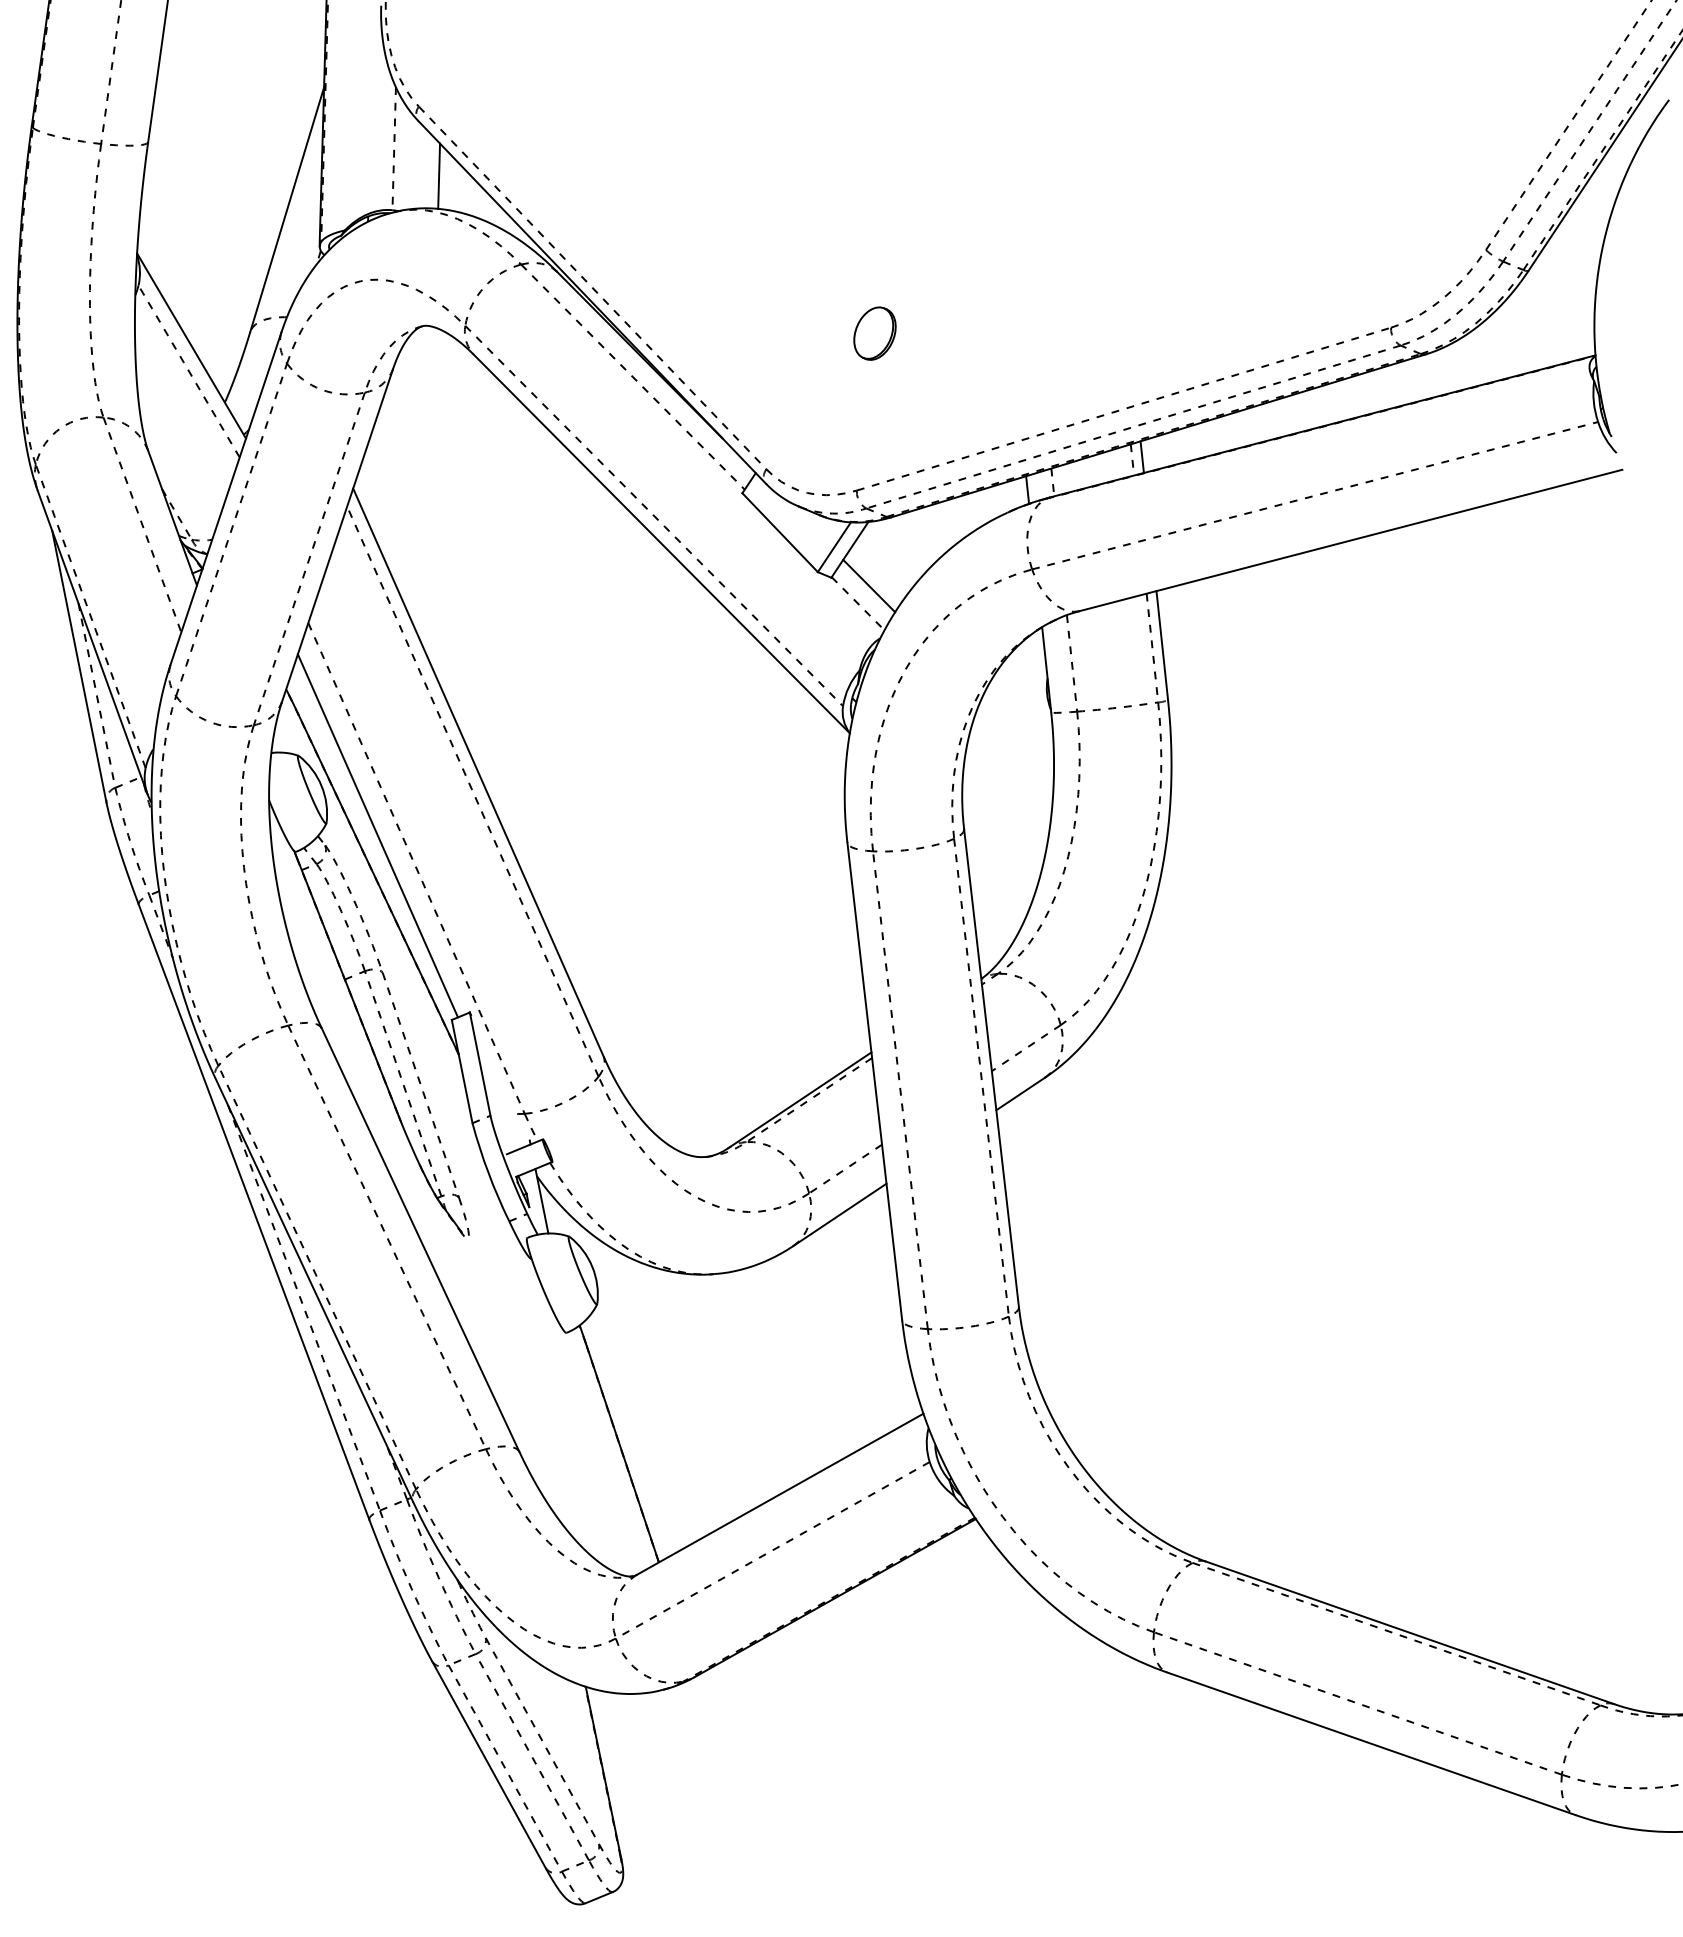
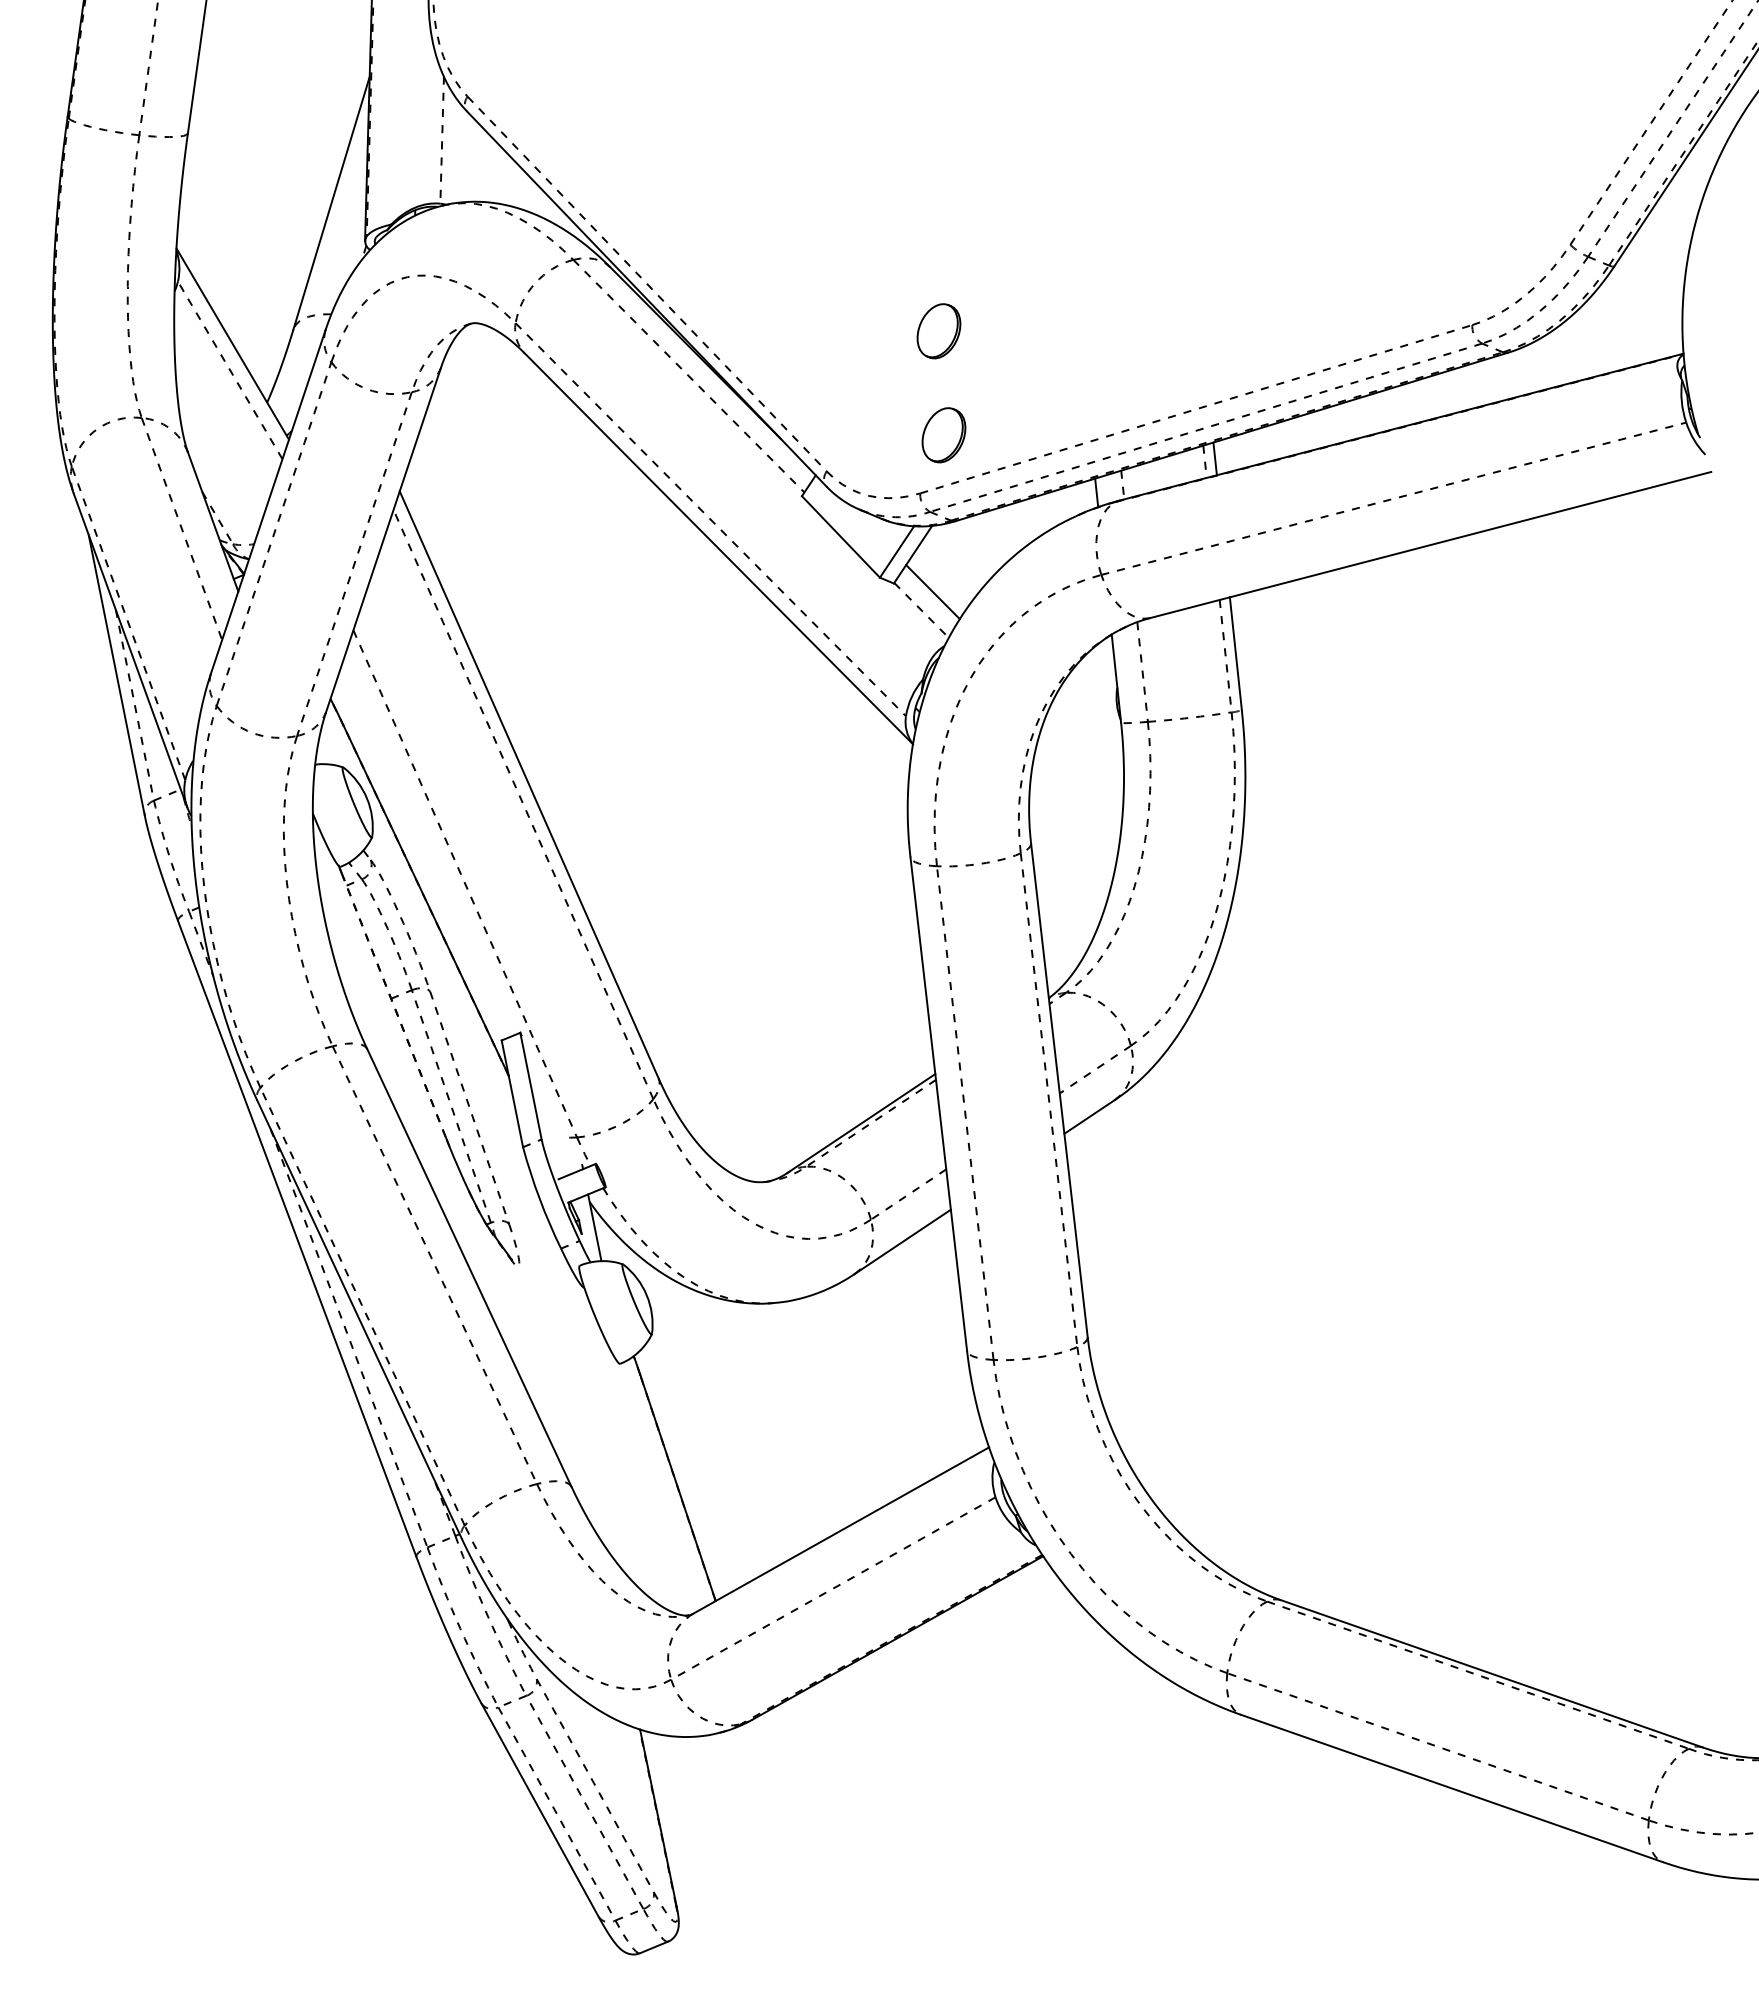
line: (439, 176) -> (488, 168), removed
part: (879, 434) -> (943, 435), added
line: (378, 835) -> (425, 849), removed
line: (348, 987) -> (394, 1006), solid -> dashed

